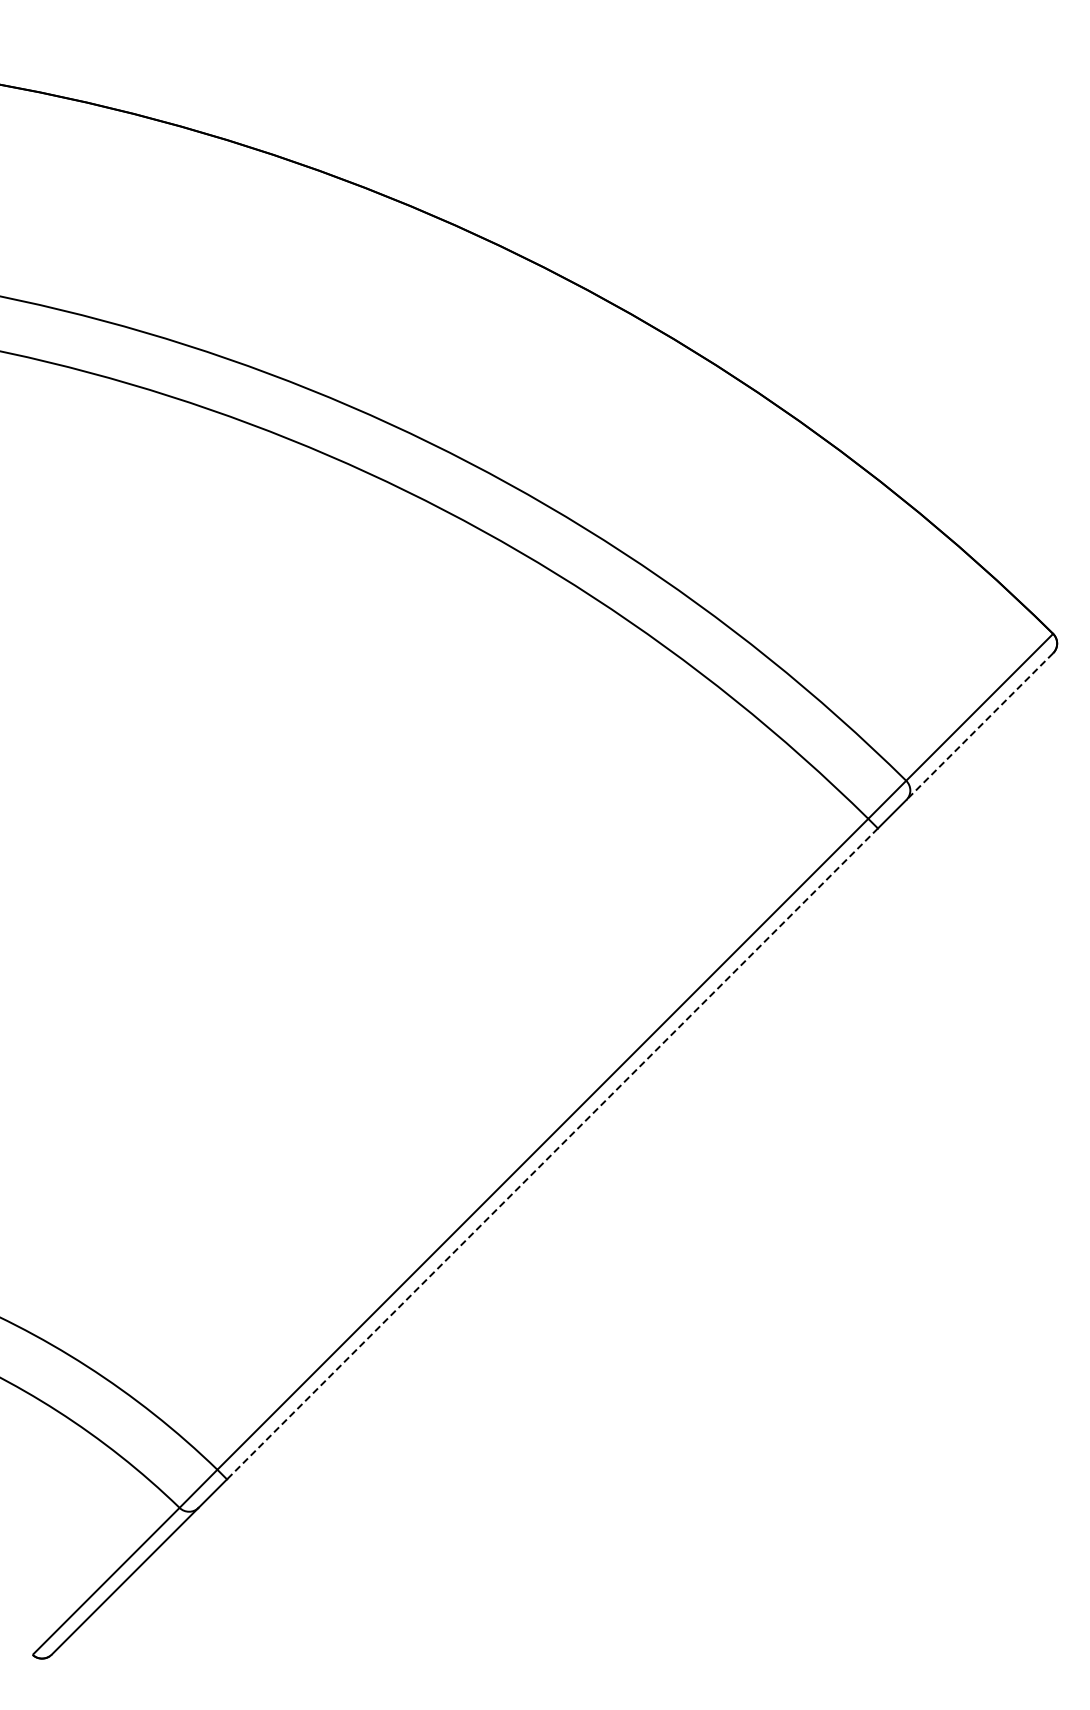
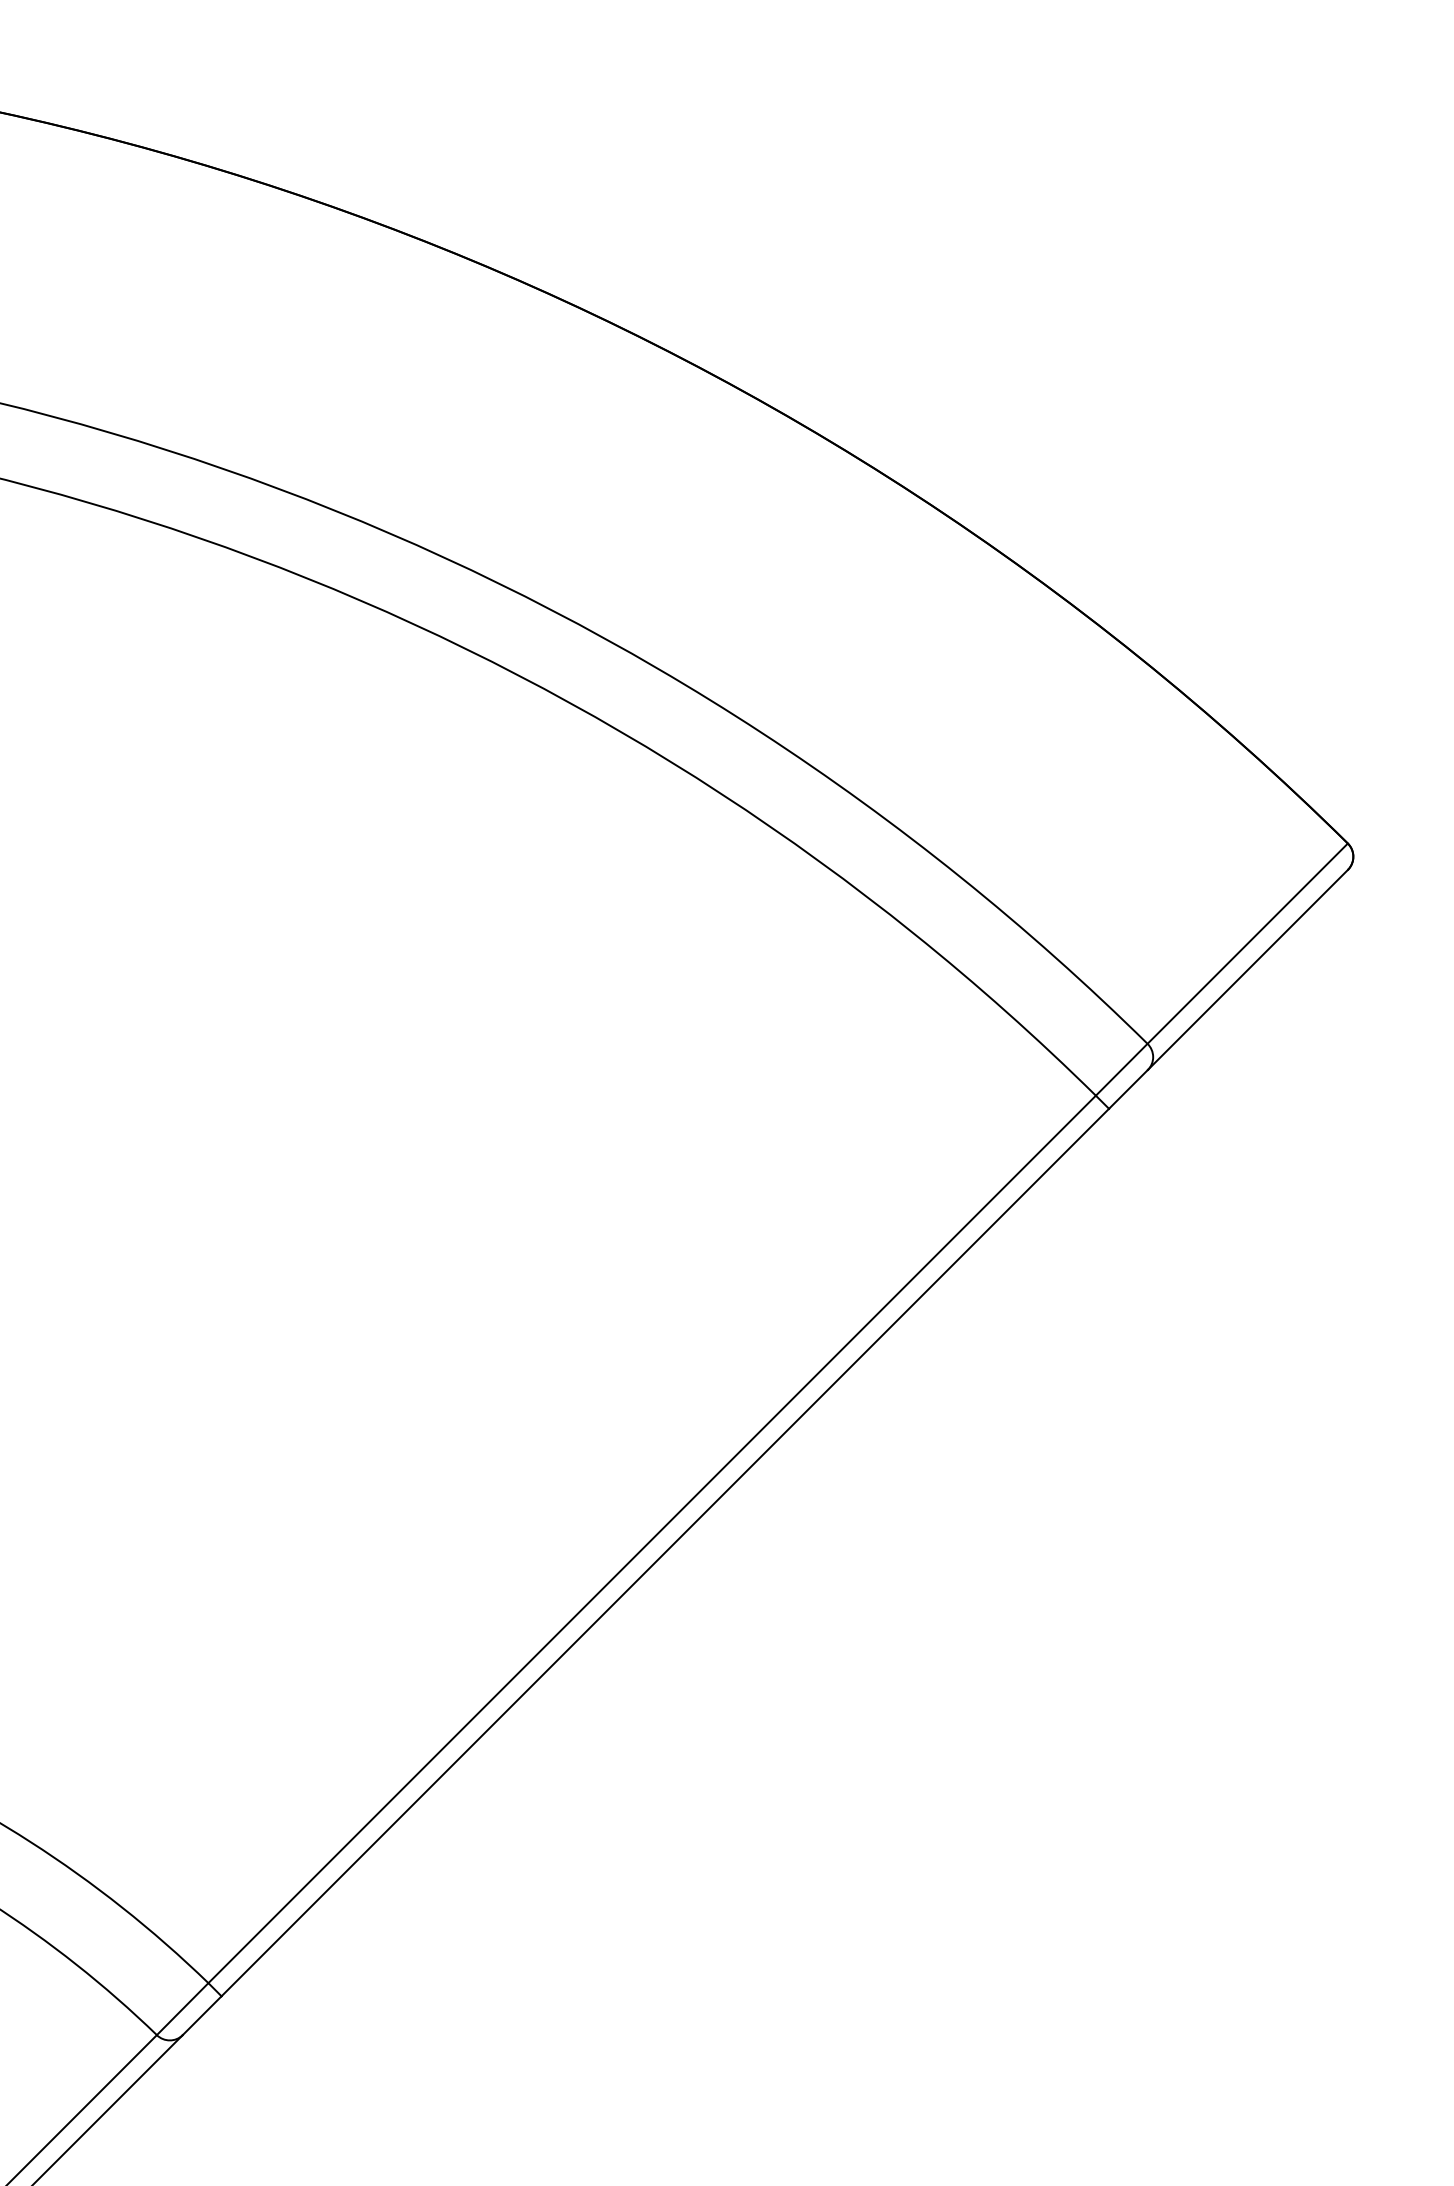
line: (979, 726) -> (1247, 969), dashed -> solid
line: (552, 1154) -> (665, 1553), dashed -> solid

